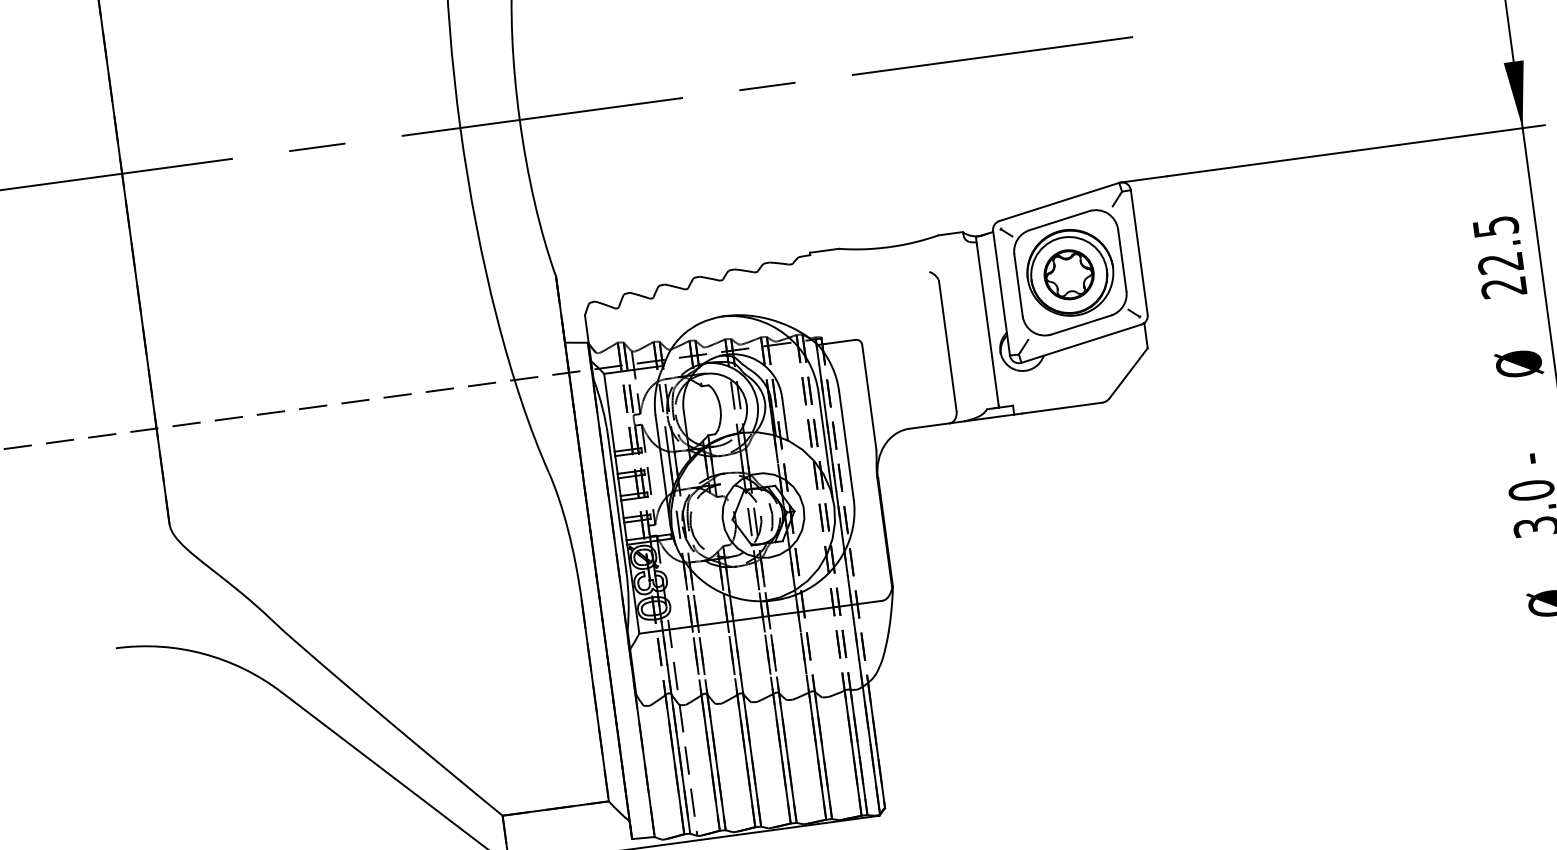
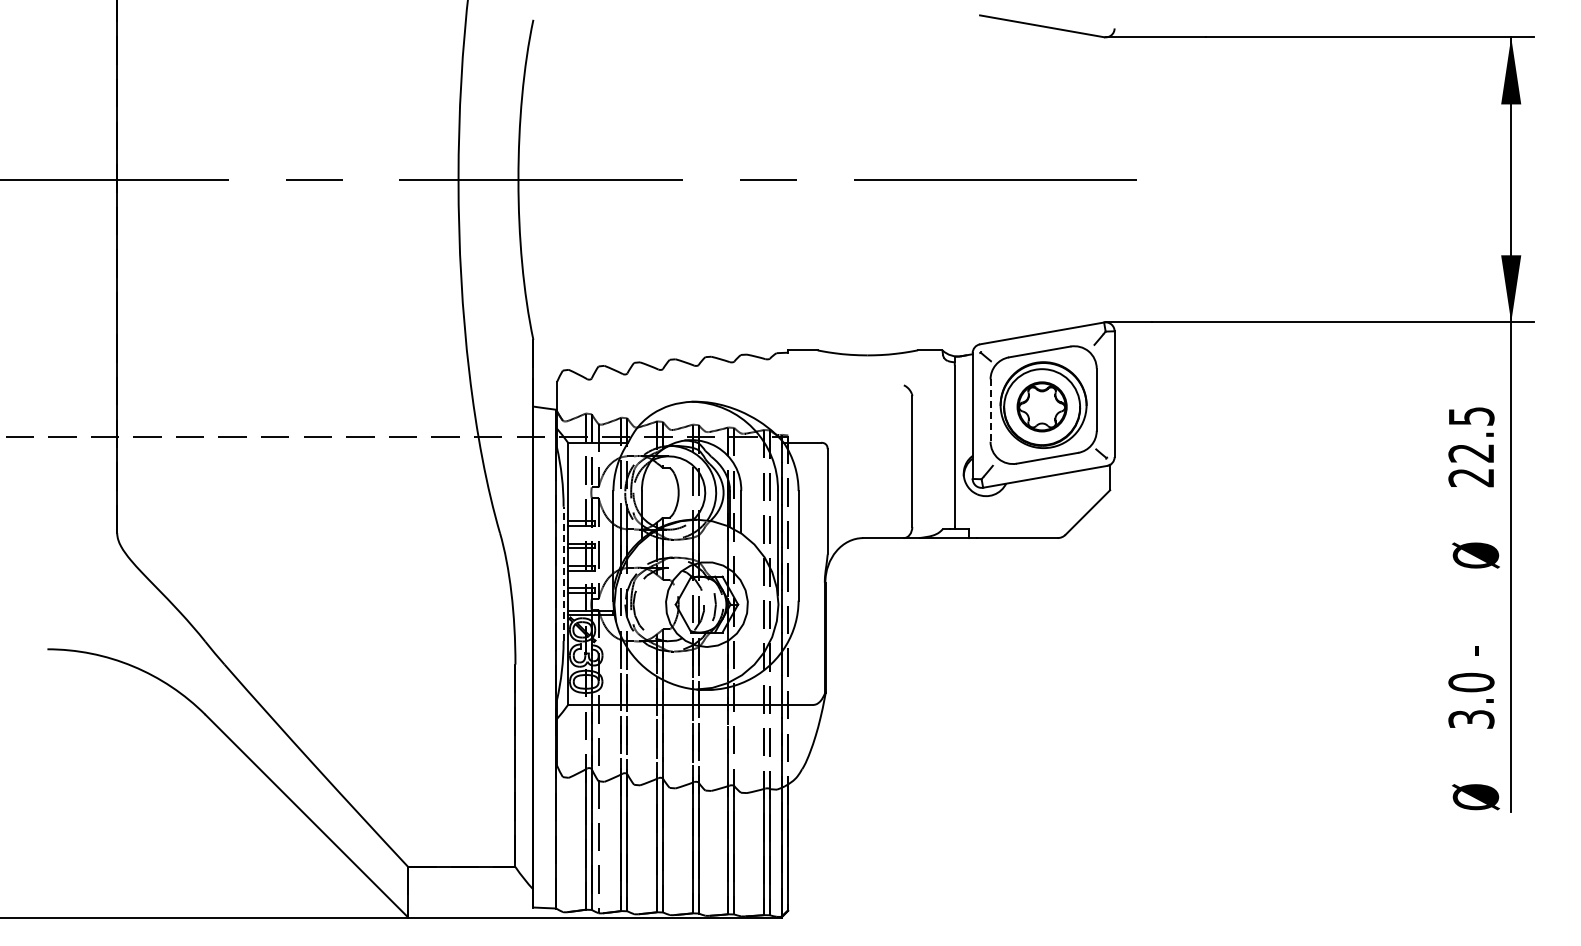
line: (1018, 286) -> (990, 411), solid -> dashed
line: (617, 504) -> (563, 573), solid -> dashed

